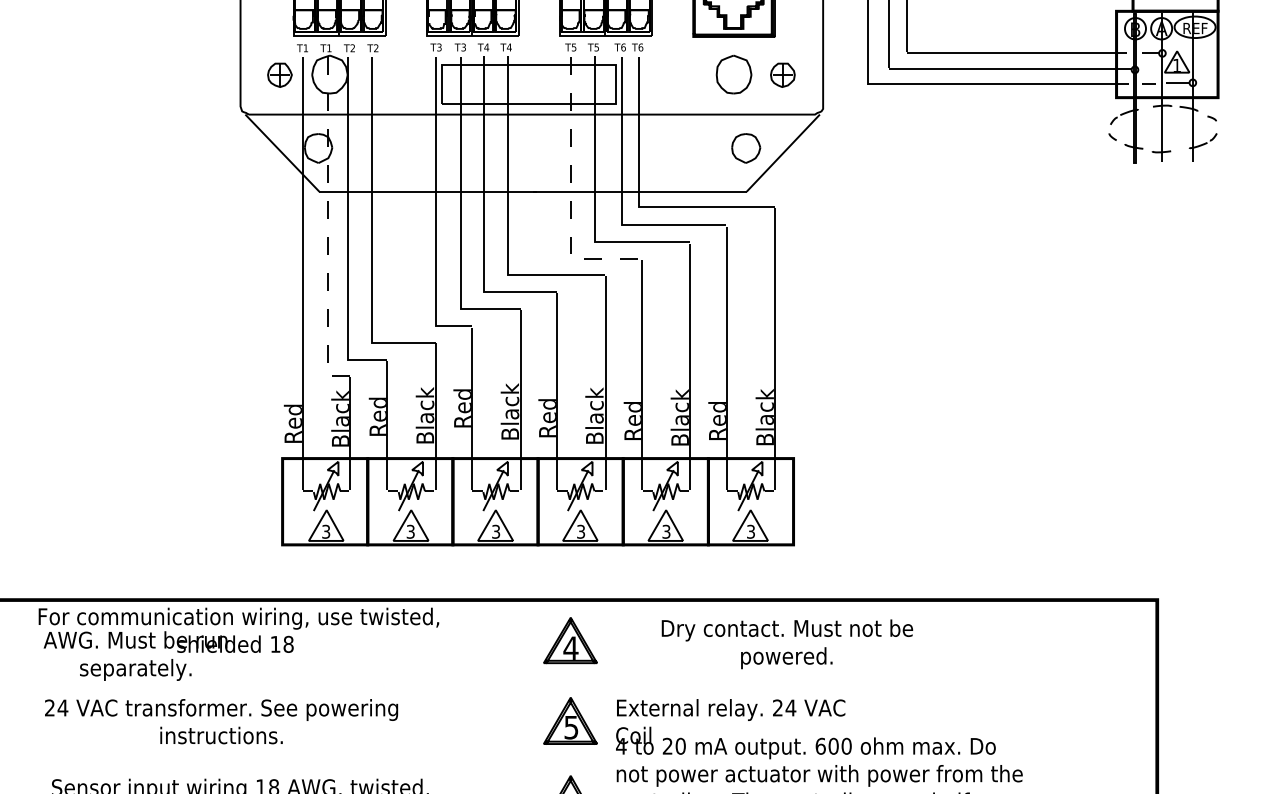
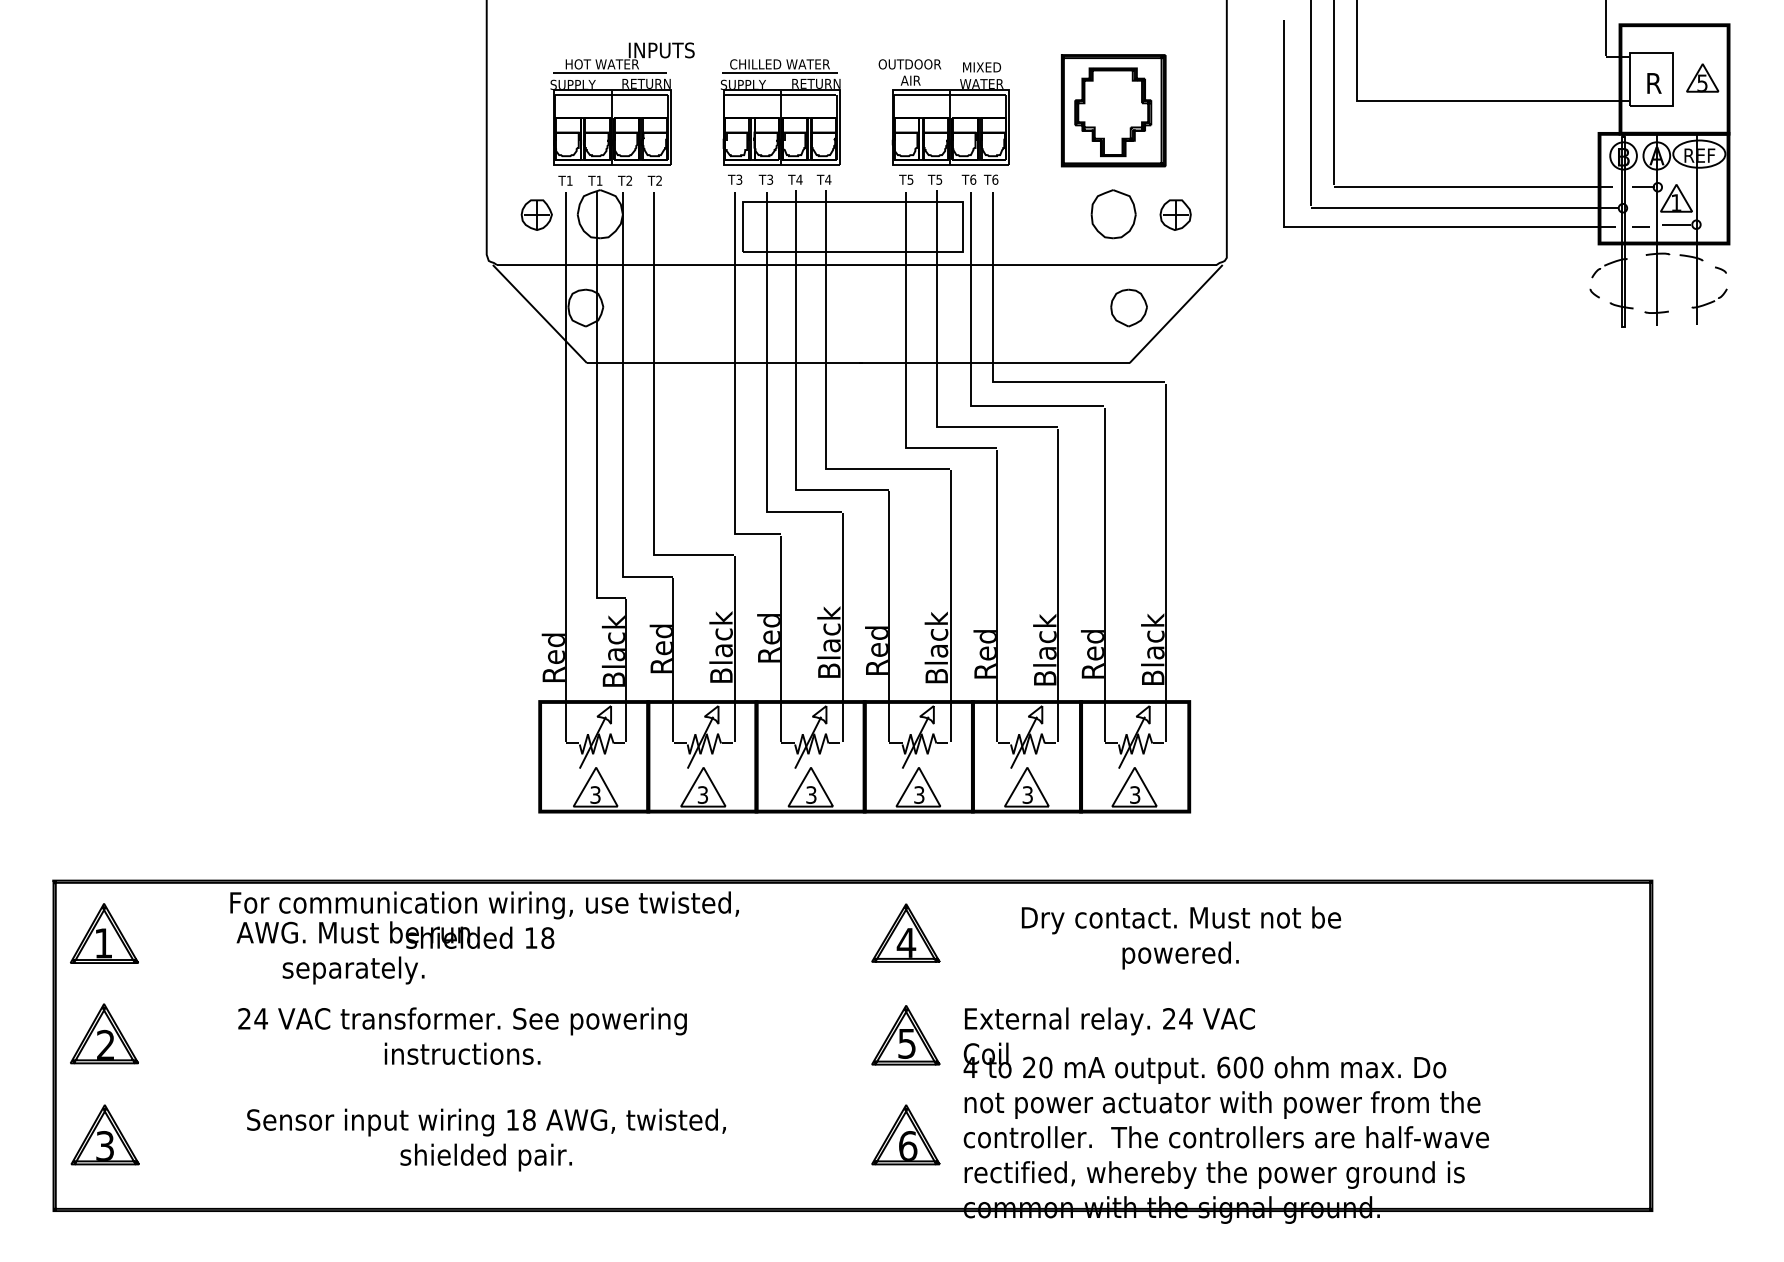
line: (570, 194) -> (906, 366), dashed -> solid
line: (327, 228) -> (597, 409), dashed -> solid

